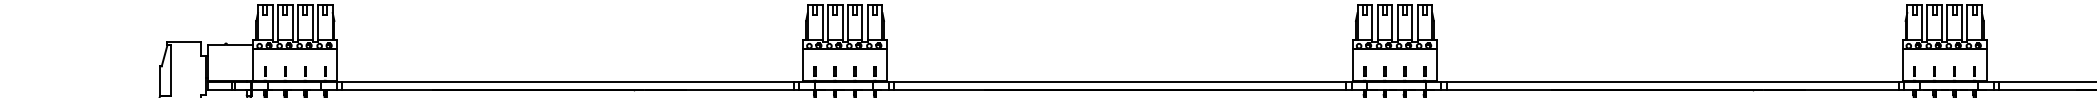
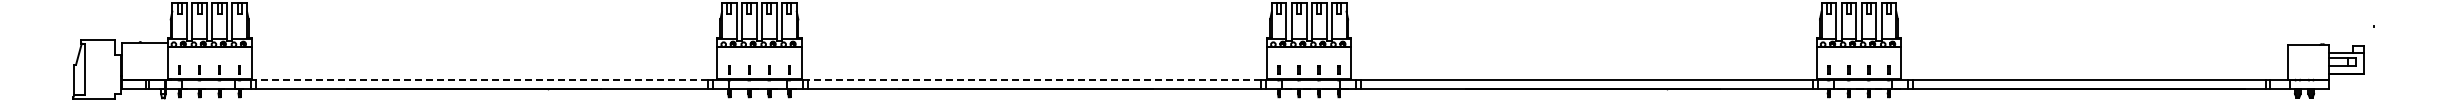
line: (567, 81) -> (481, 80), solid -> dashed
line: (1120, 81) -> (1034, 80), solid -> dashed

